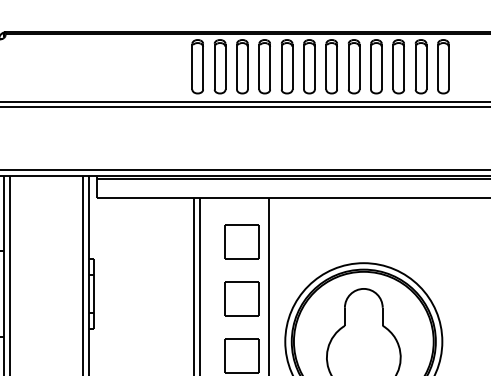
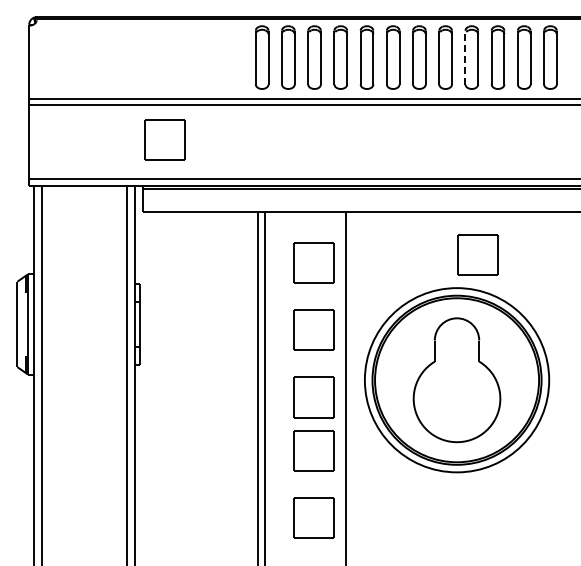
line: (371, 66) -> (465, 57), solid -> dashed
part: (114, 136) -> (164, 139), added
part: (381, 234) -> (477, 254), added

